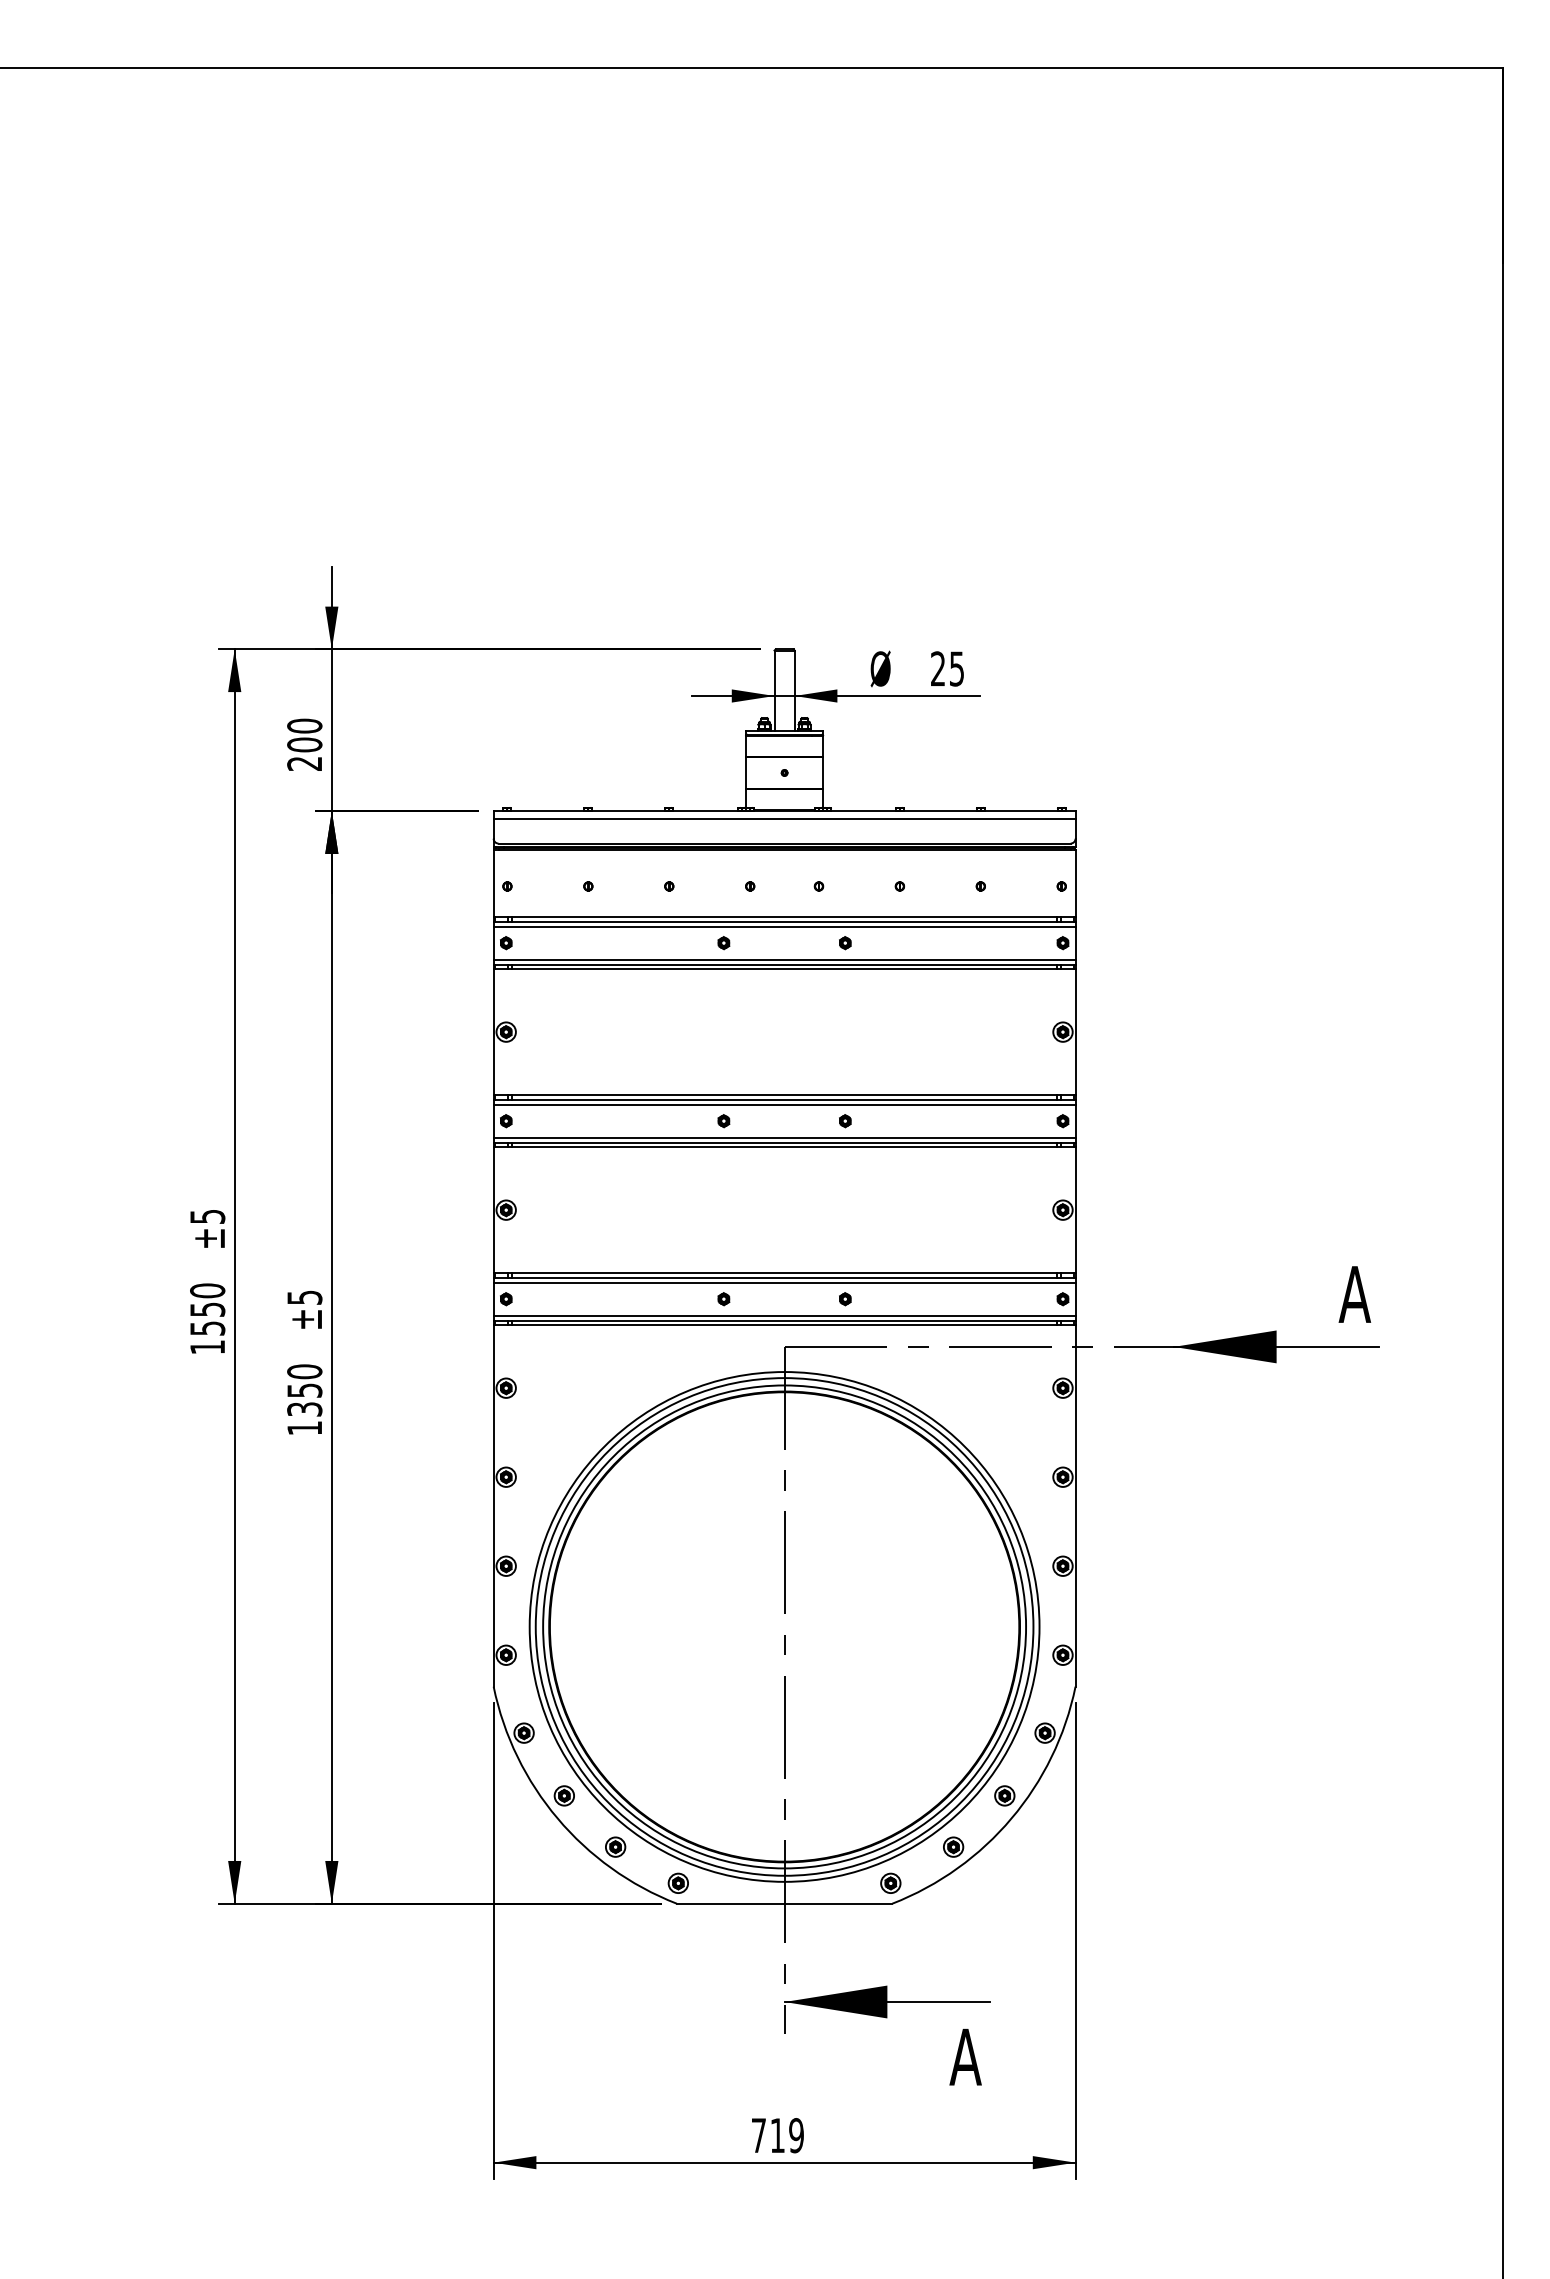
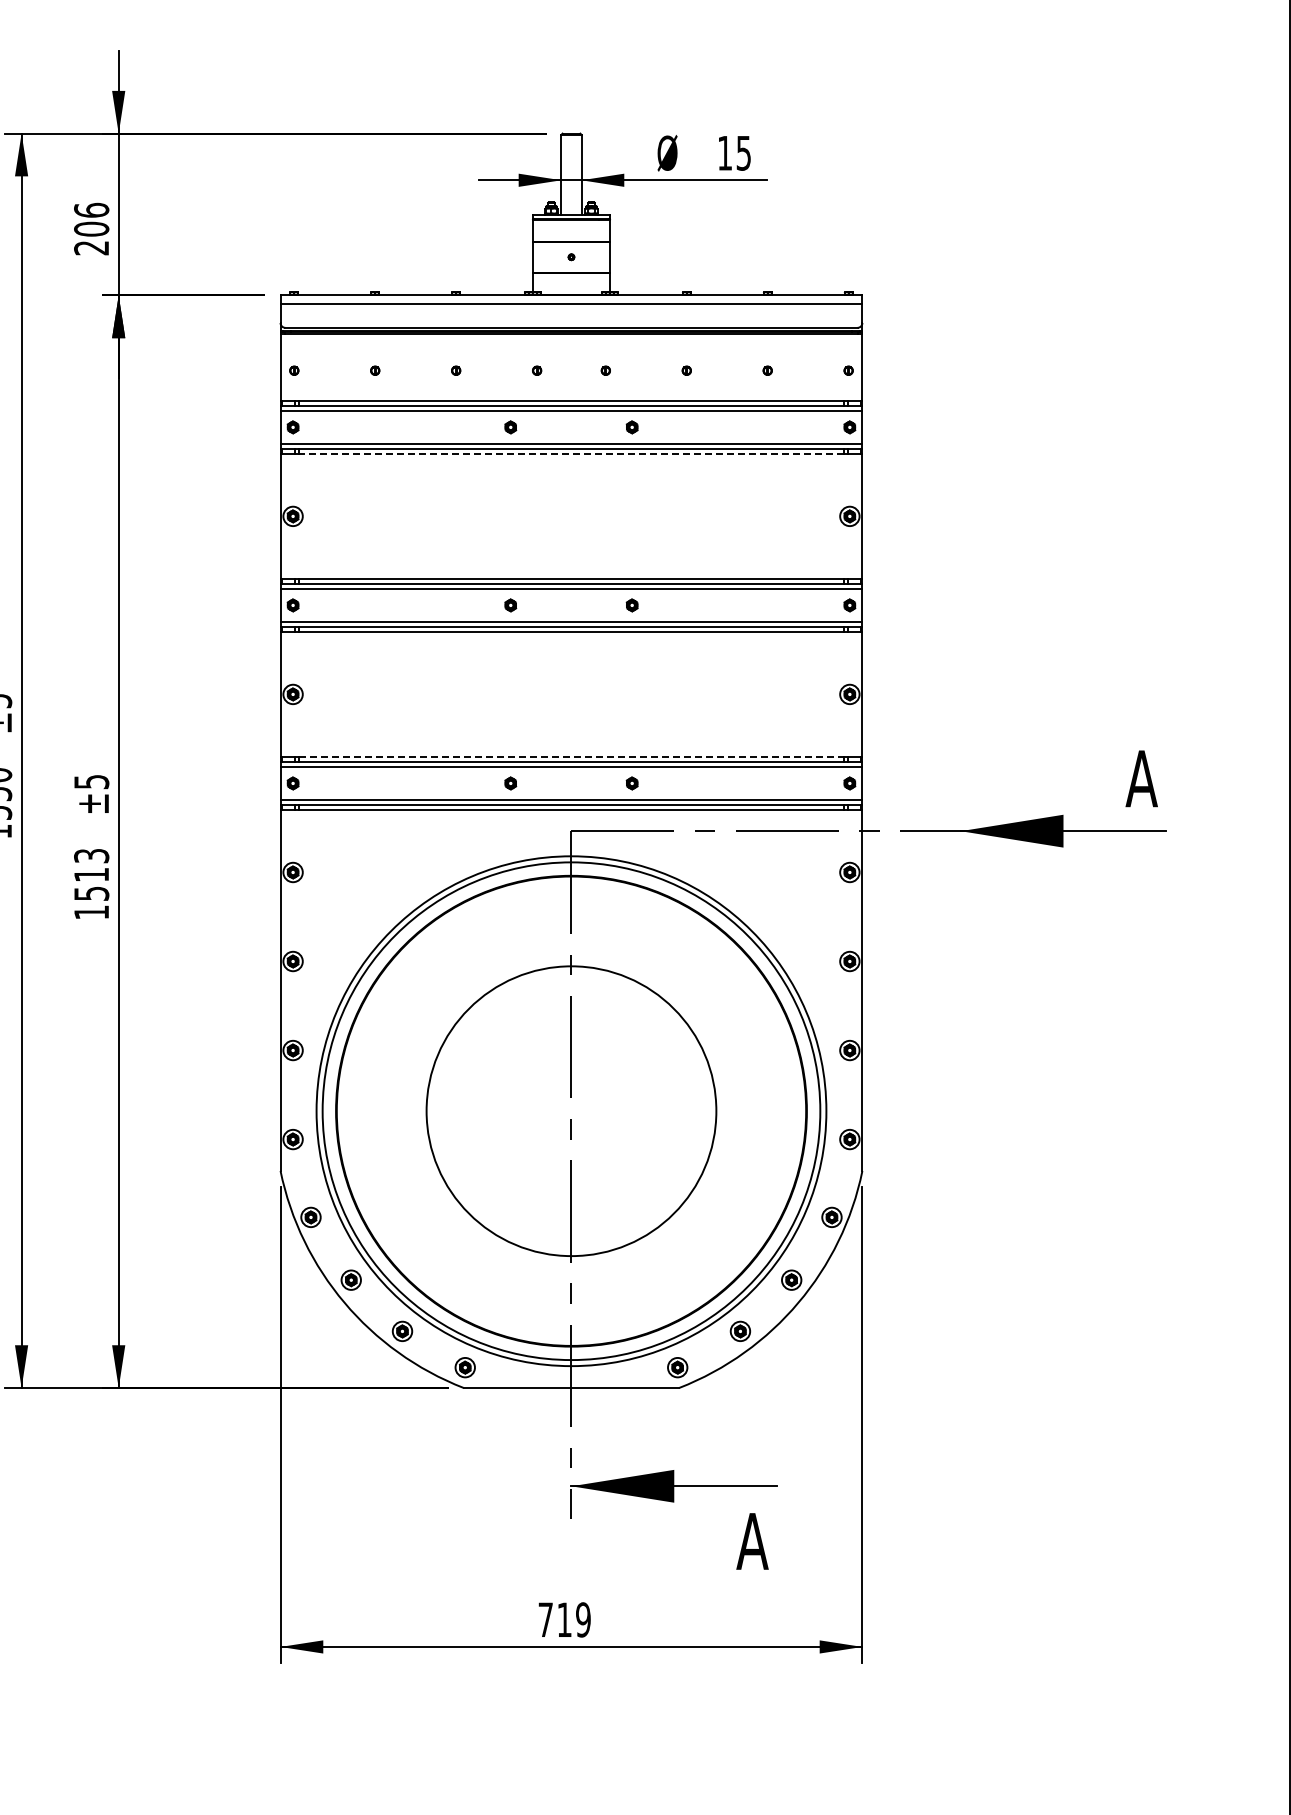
text: (937, 668) -> (724, 152), 25 -> 15
text: (304, 725) -> (91, 209), 200 -> 206
line: (784, 969) -> (571, 453), solid -> dashed
line: (784, 1272) -> (571, 756), solid -> dashed
text: (304, 1390) -> (91, 874), 1350 -> 1513
circle: (784, 1626) -> (571, 1110), size x0.6

